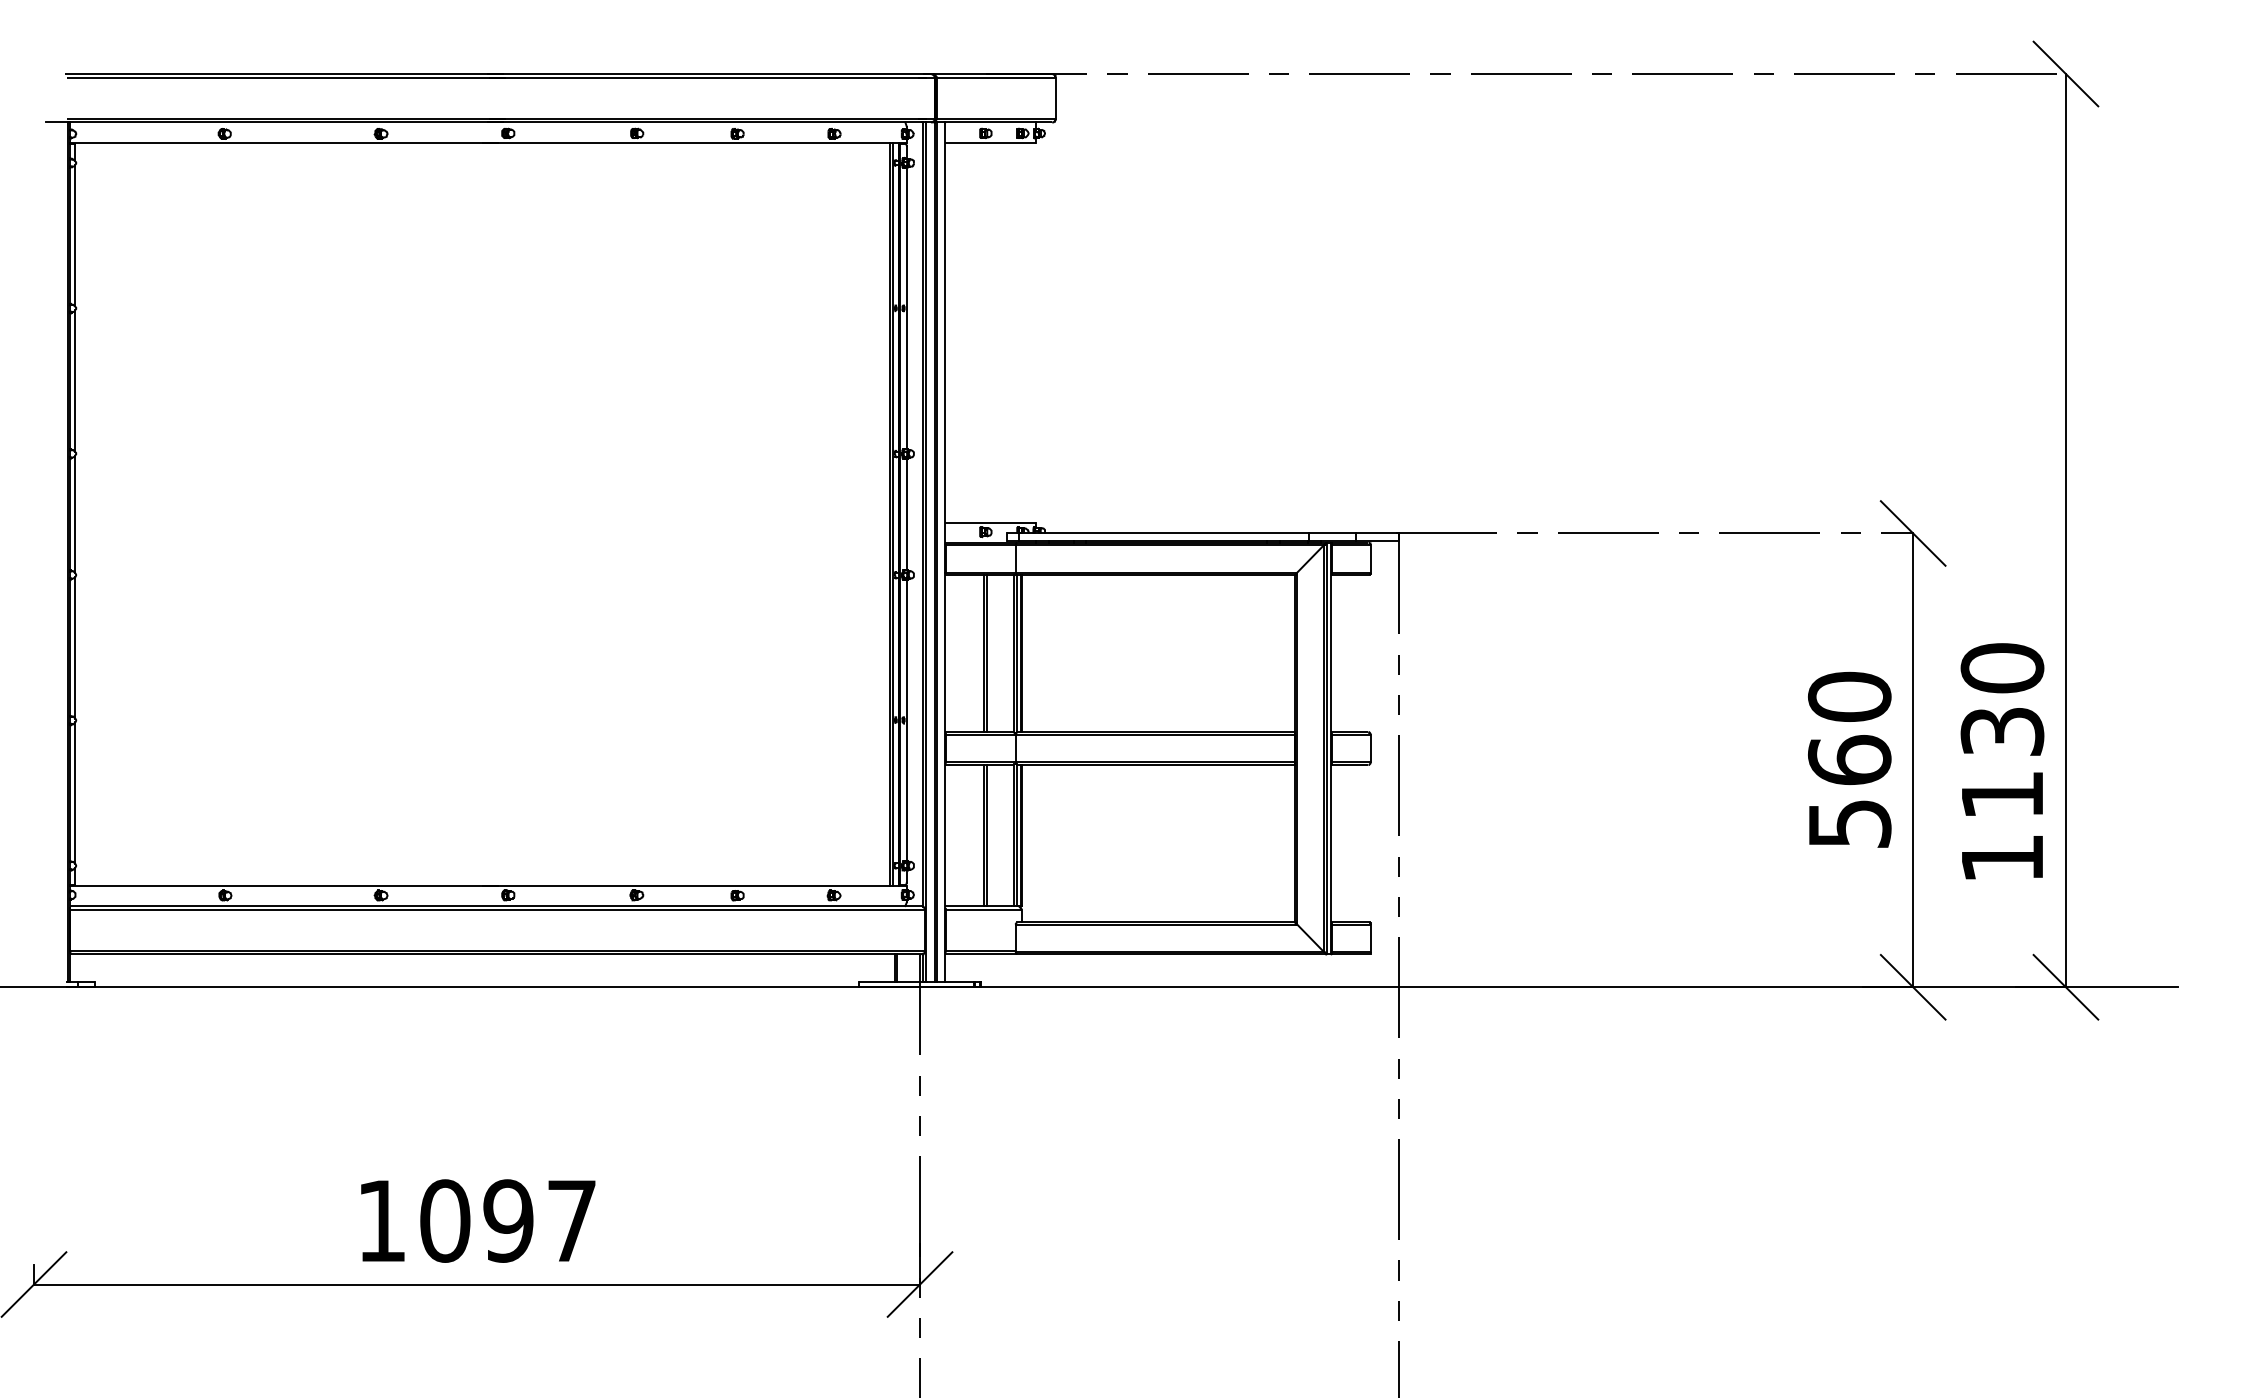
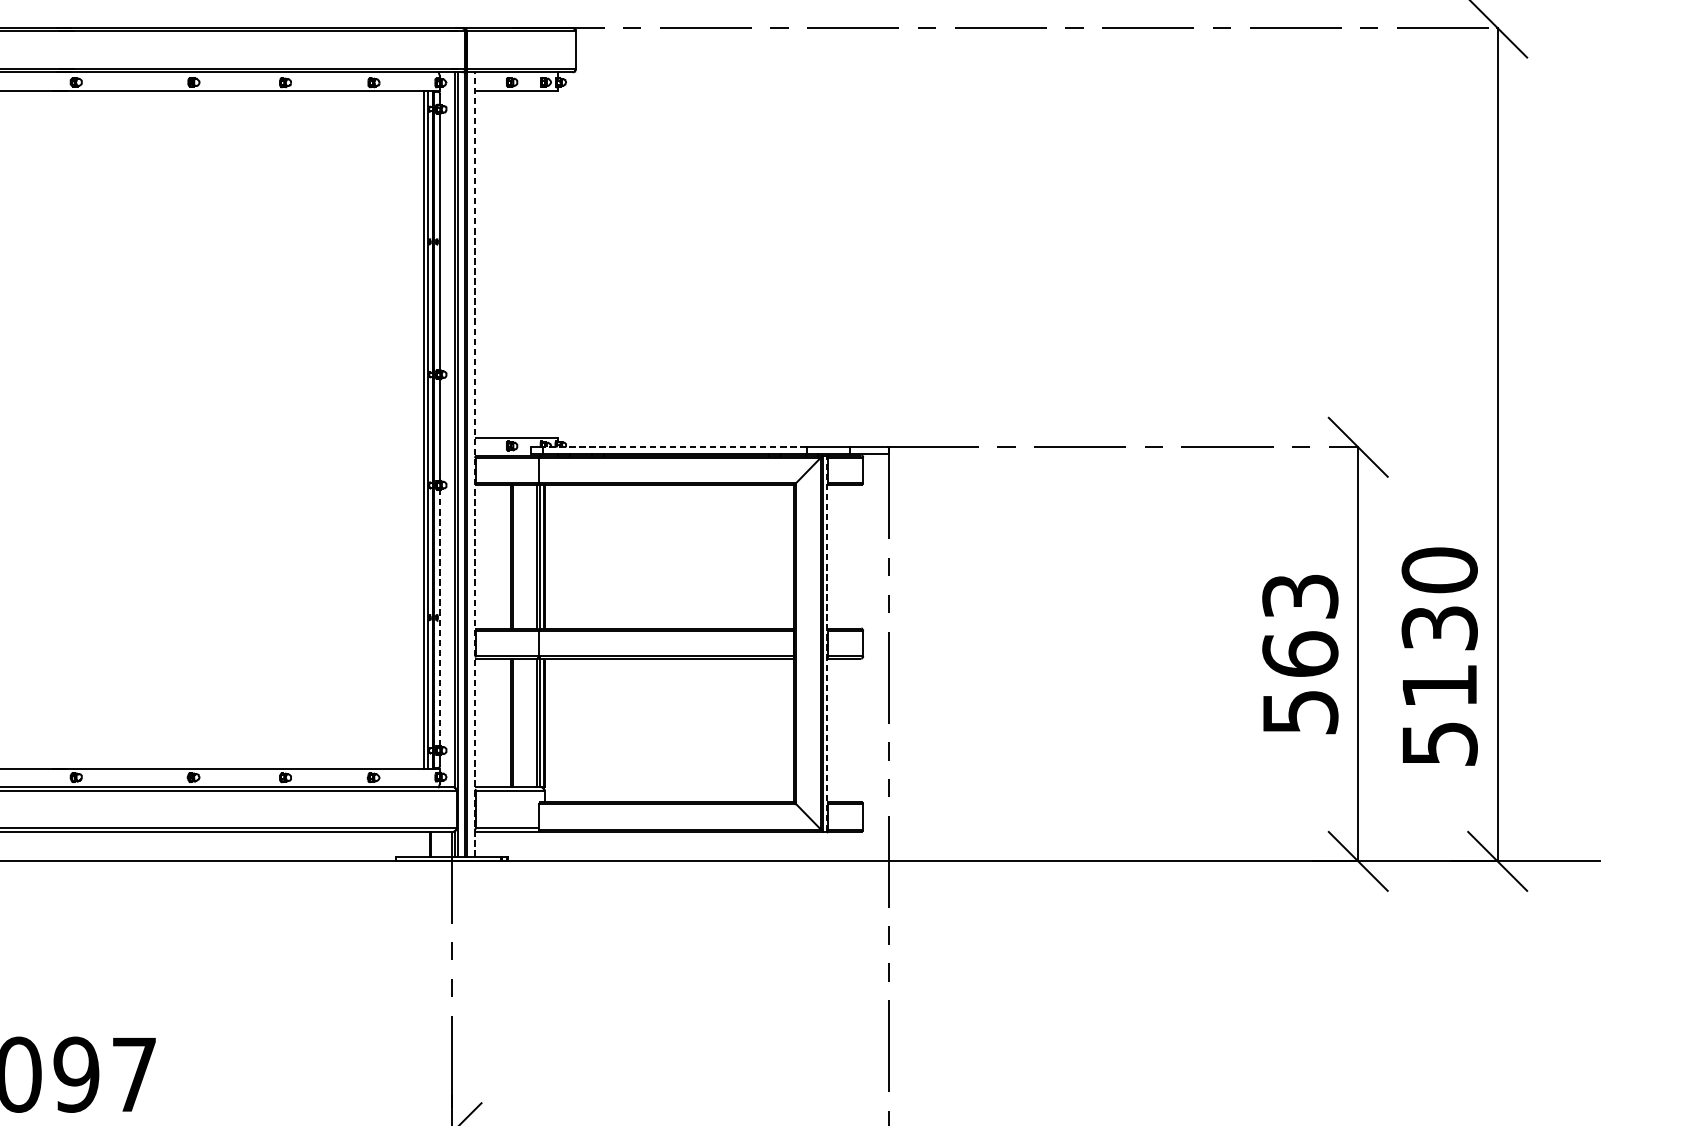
line: (1163, 533) -> (674, 447), solid -> dashed
line: (945, 552) -> (475, 464), solid -> dashed
text: (1849, 696) -> (1300, 596), 560 -> 563
line: (906, 720) -> (439, 617), solid -> dashed
line: (1331, 748) -> (827, 643), solid -> dashed
text: (2003, 858) -> (1440, 743), 1130 -> 5130

